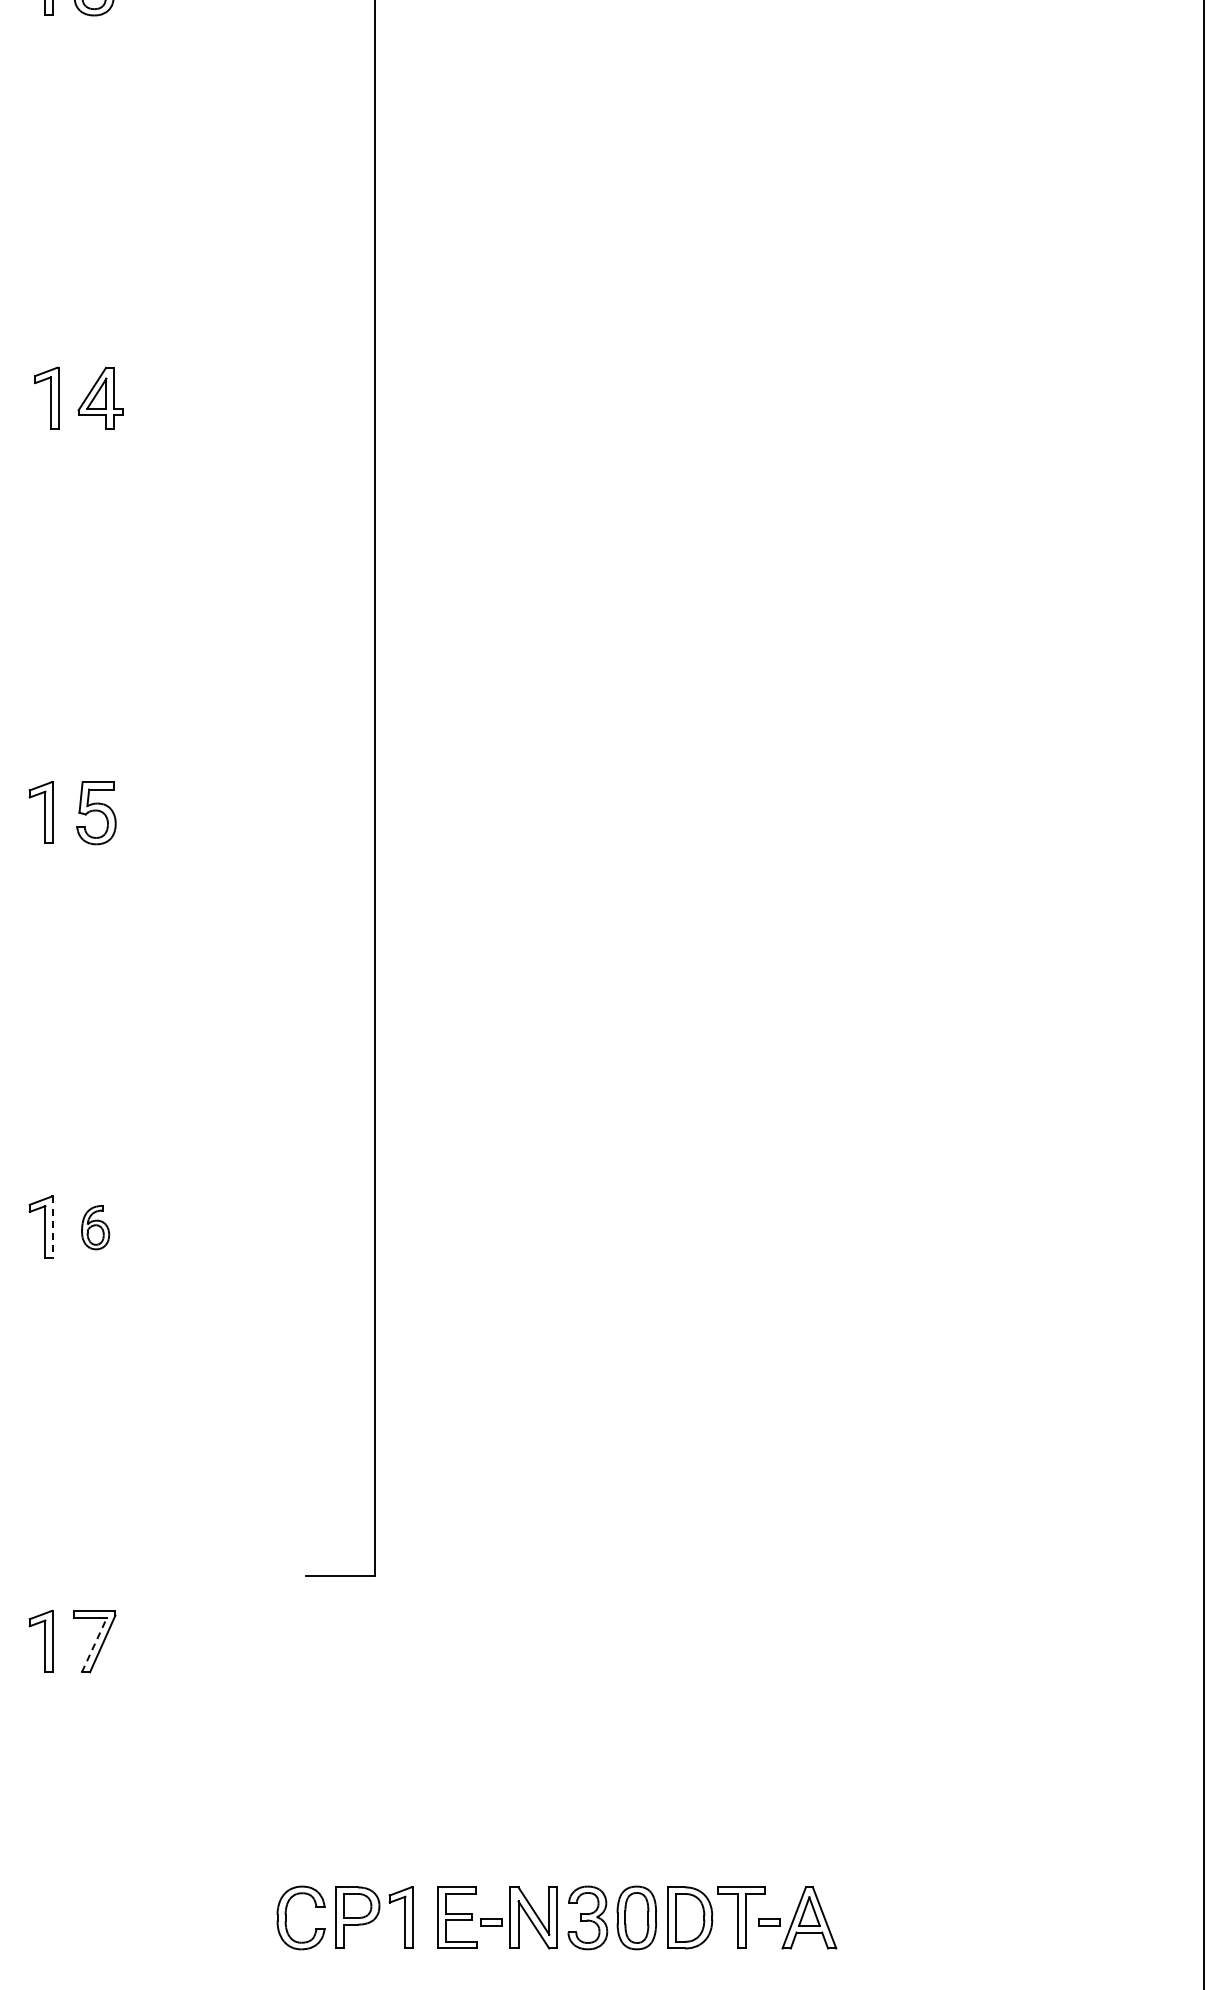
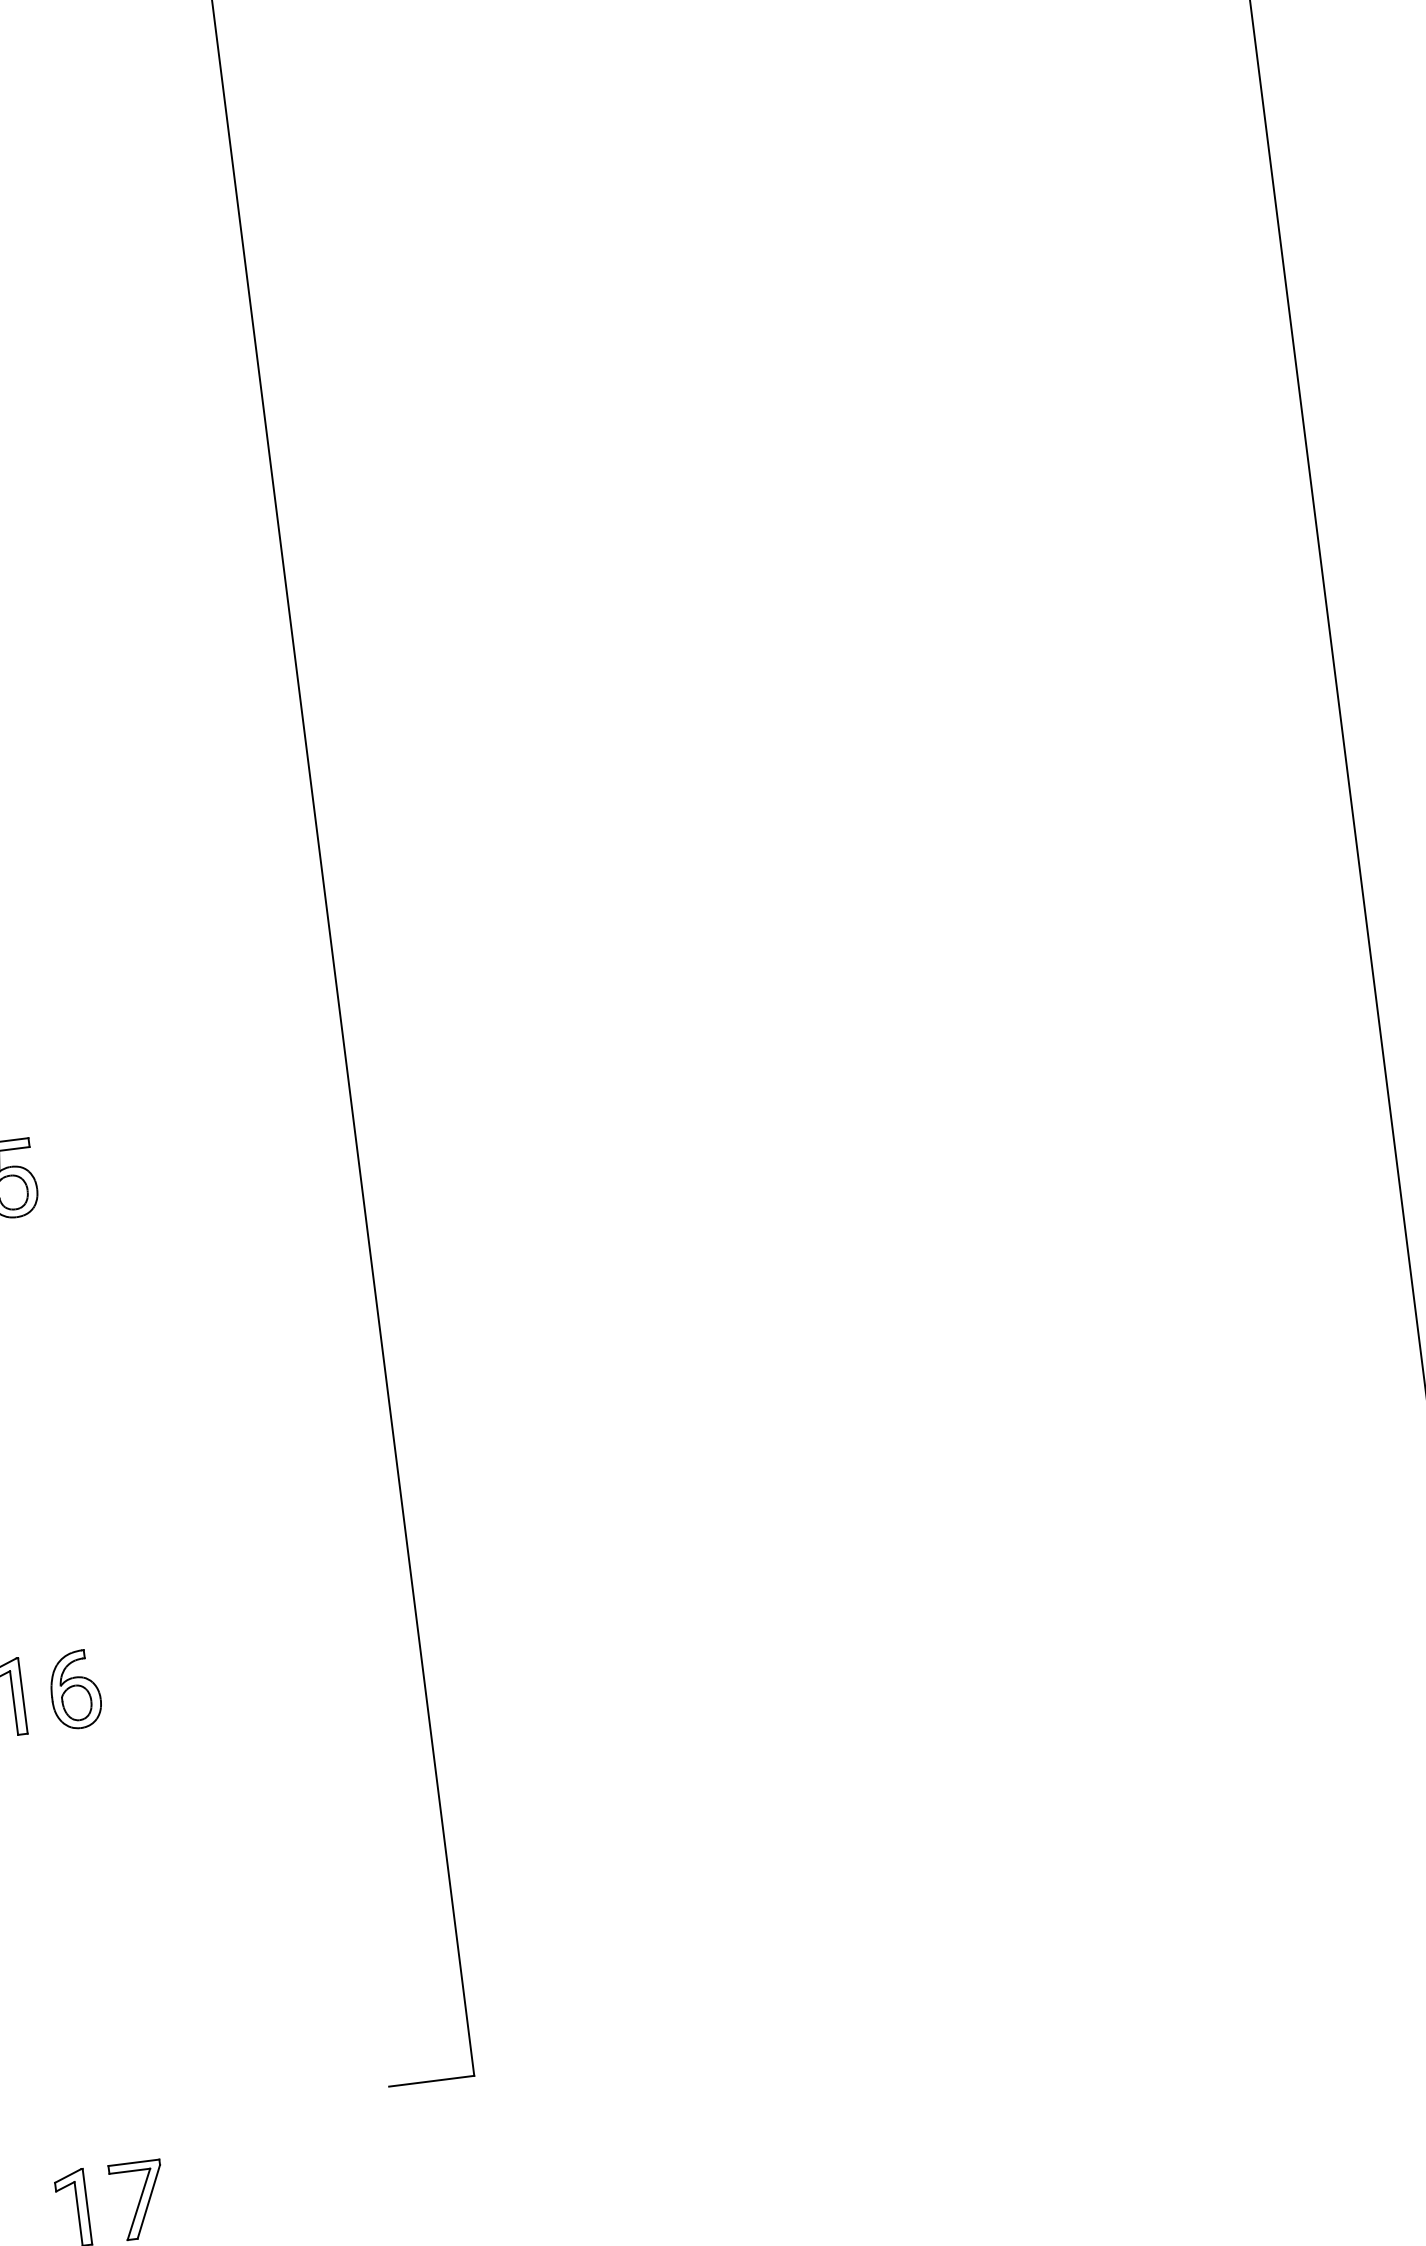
line: (53, 1227) -> (23, 1696), dashed -> solid
part: (95, 1227) -> (75, 1689), size x1.43
line: (94, 1644) -> (138, 2203), dashed -> solid

